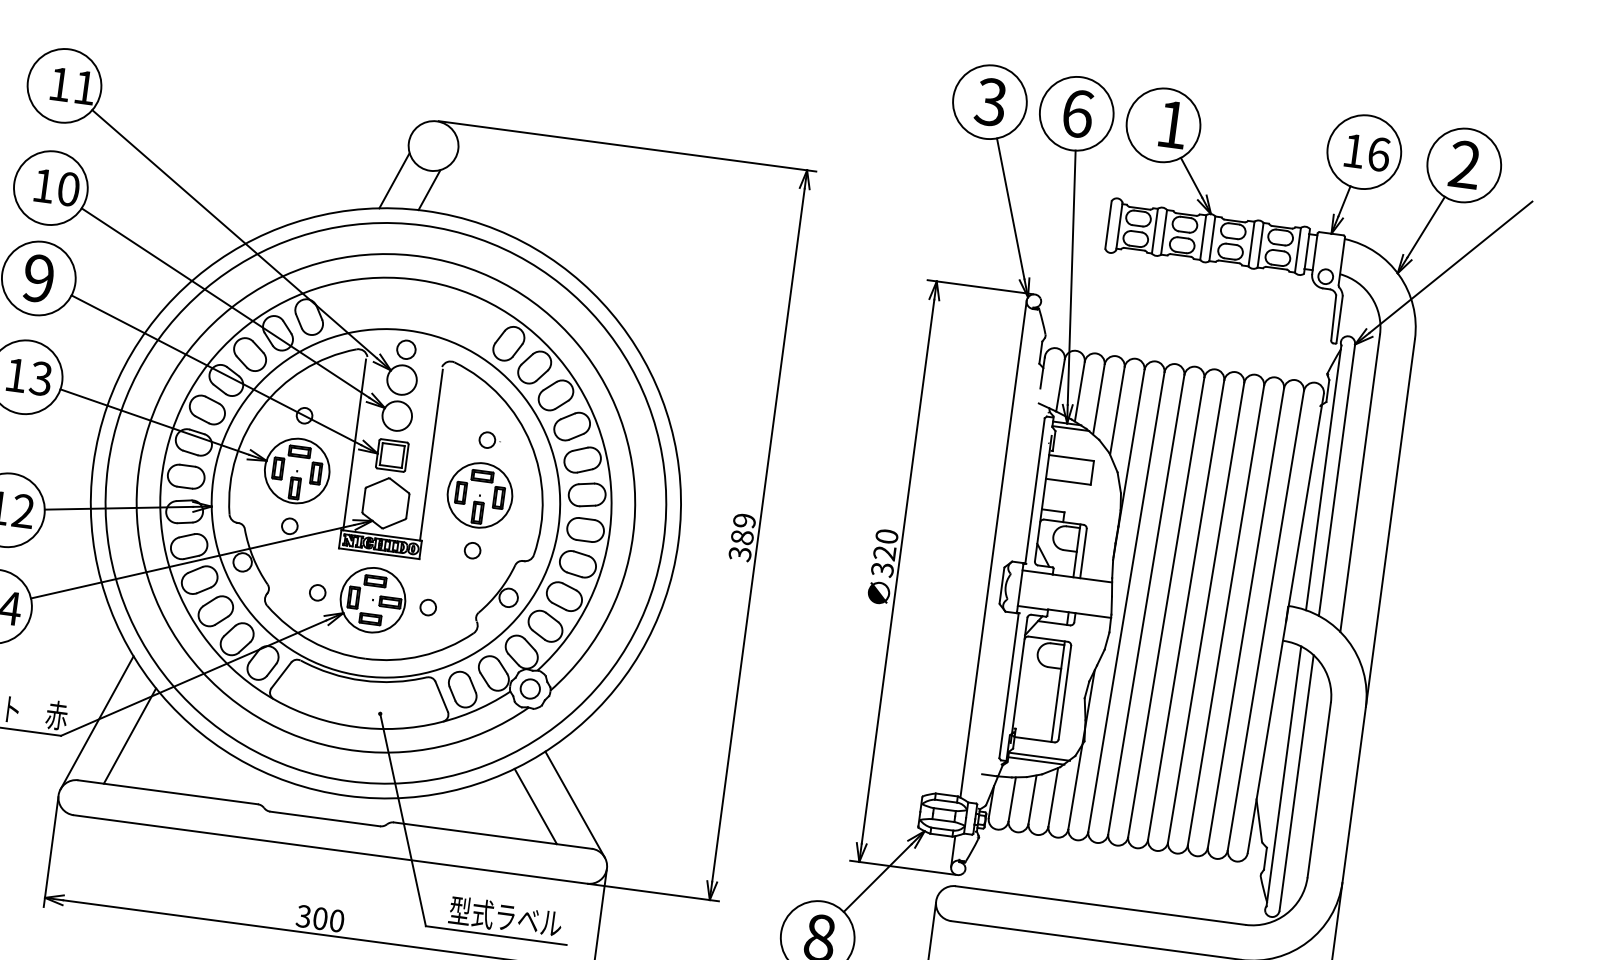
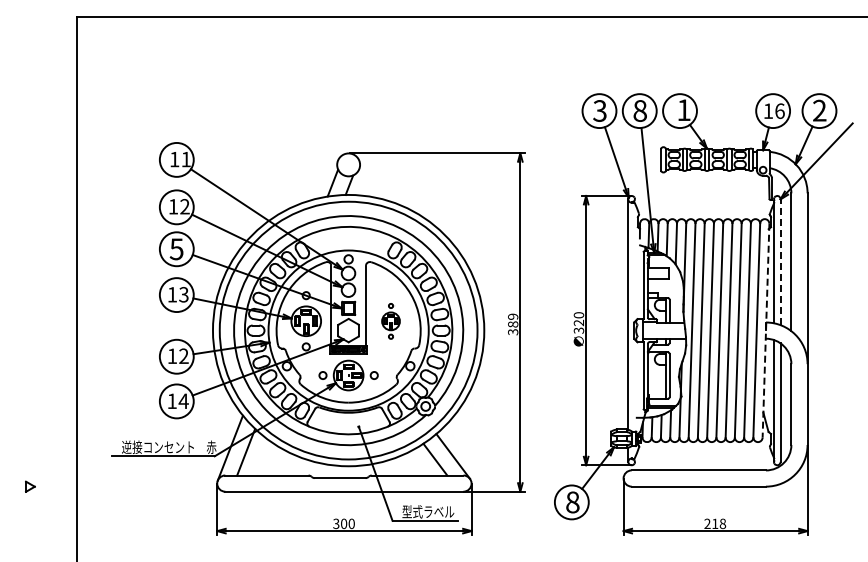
text: (1078, 112) -> (640, 110), 6 -> 8
text: (67, 188) -> (184, 206), 10 -> 12
text: (38, 278) -> (176, 249), 9 -> 5
line: (1336, 480) -> (780, 262), solid -> dashed
part: (478, 495) -> (390, 321), size x0.6
line: (1286, 623) -> (766, 330), solid -> dashed

